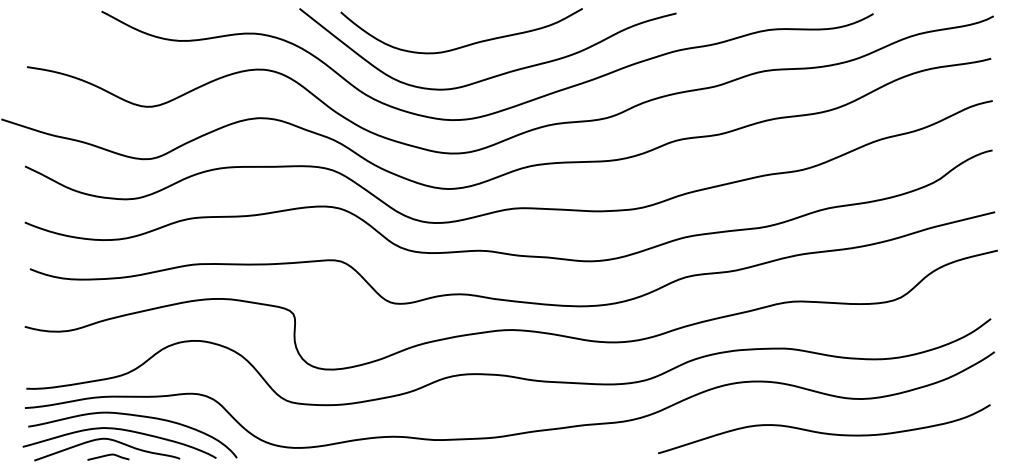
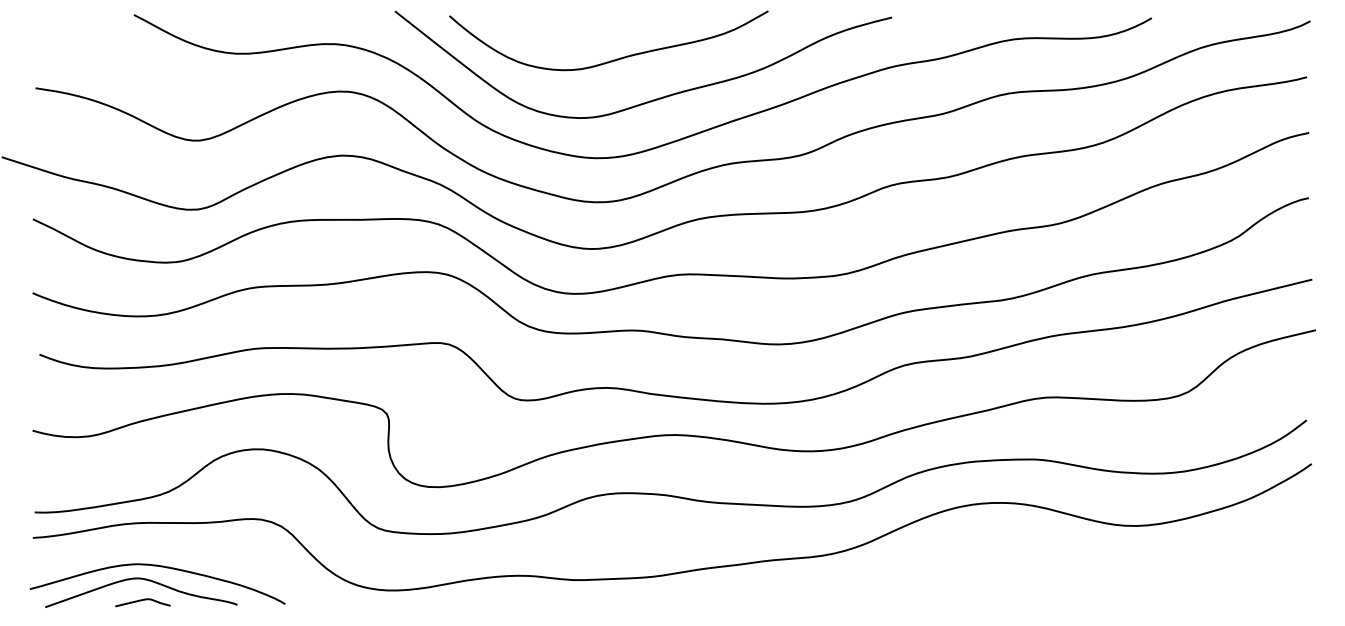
curve: (134, 416) -> (177, 549), removed
curve: (824, 432) -> (1087, 570), removed

